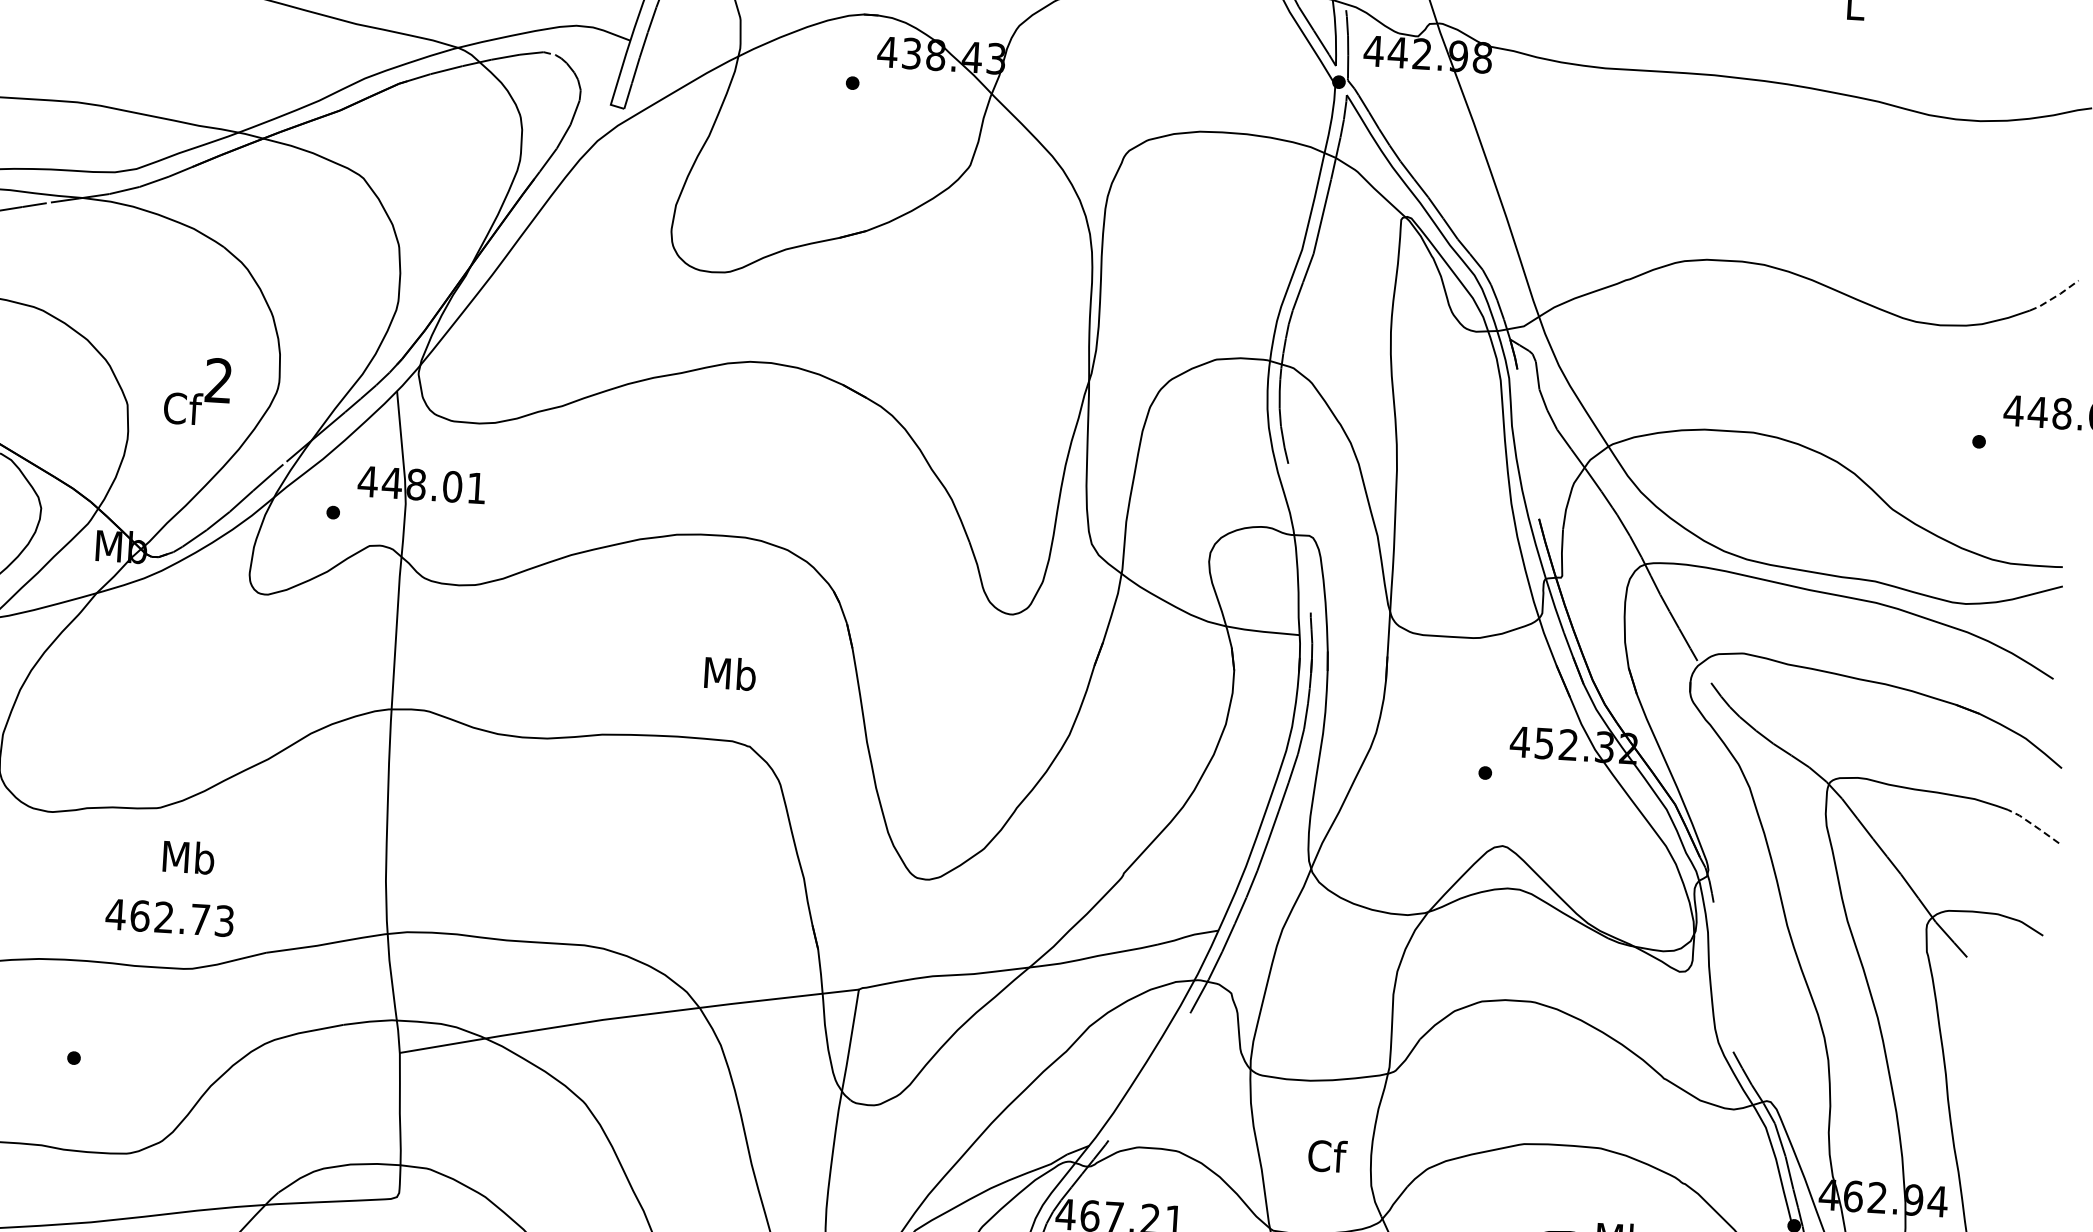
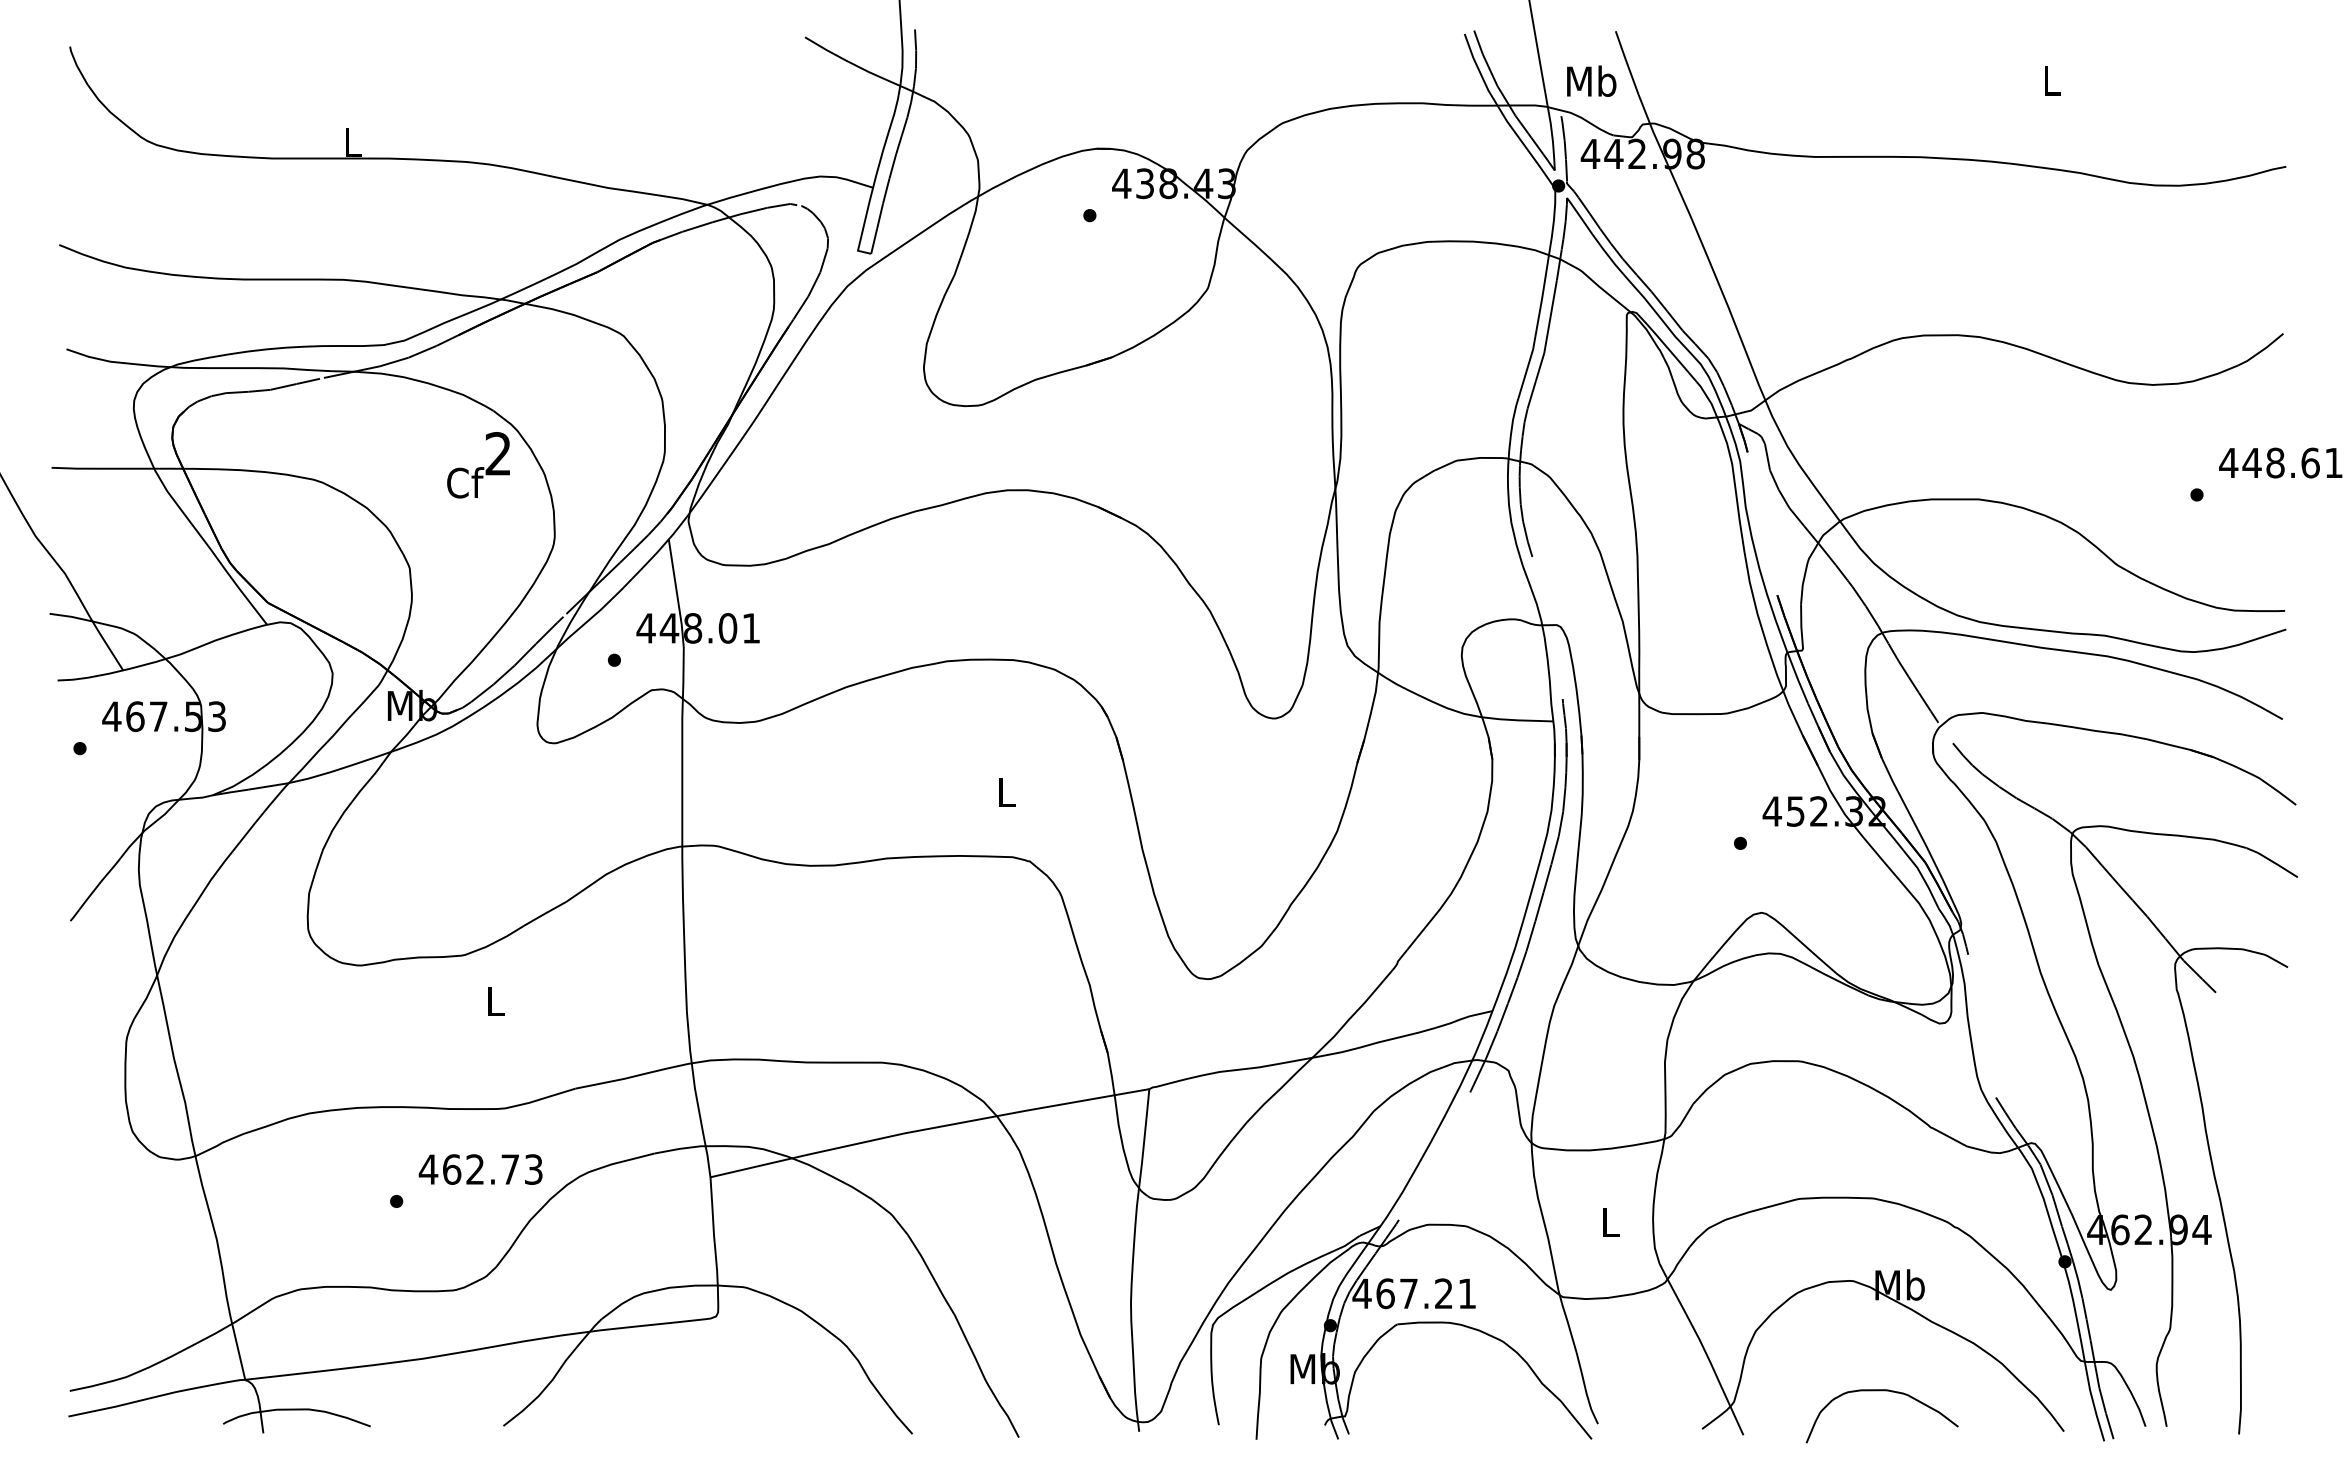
line: (2054, 296) -> (2261, 350), dashed -> solid
text: (197, 391) -> (478, 465), moved
text: (730, 673) -> (1006, 791), Mb -> L
line: (2033, 825) -> (2272, 861), dashed -> solid
text: (188, 856) -> (495, 1000), Mb -> L
text: (169, 917) -> (480, 1169), moved
text: (1327, 1155) -> (1610, 1221), Cf -> L

